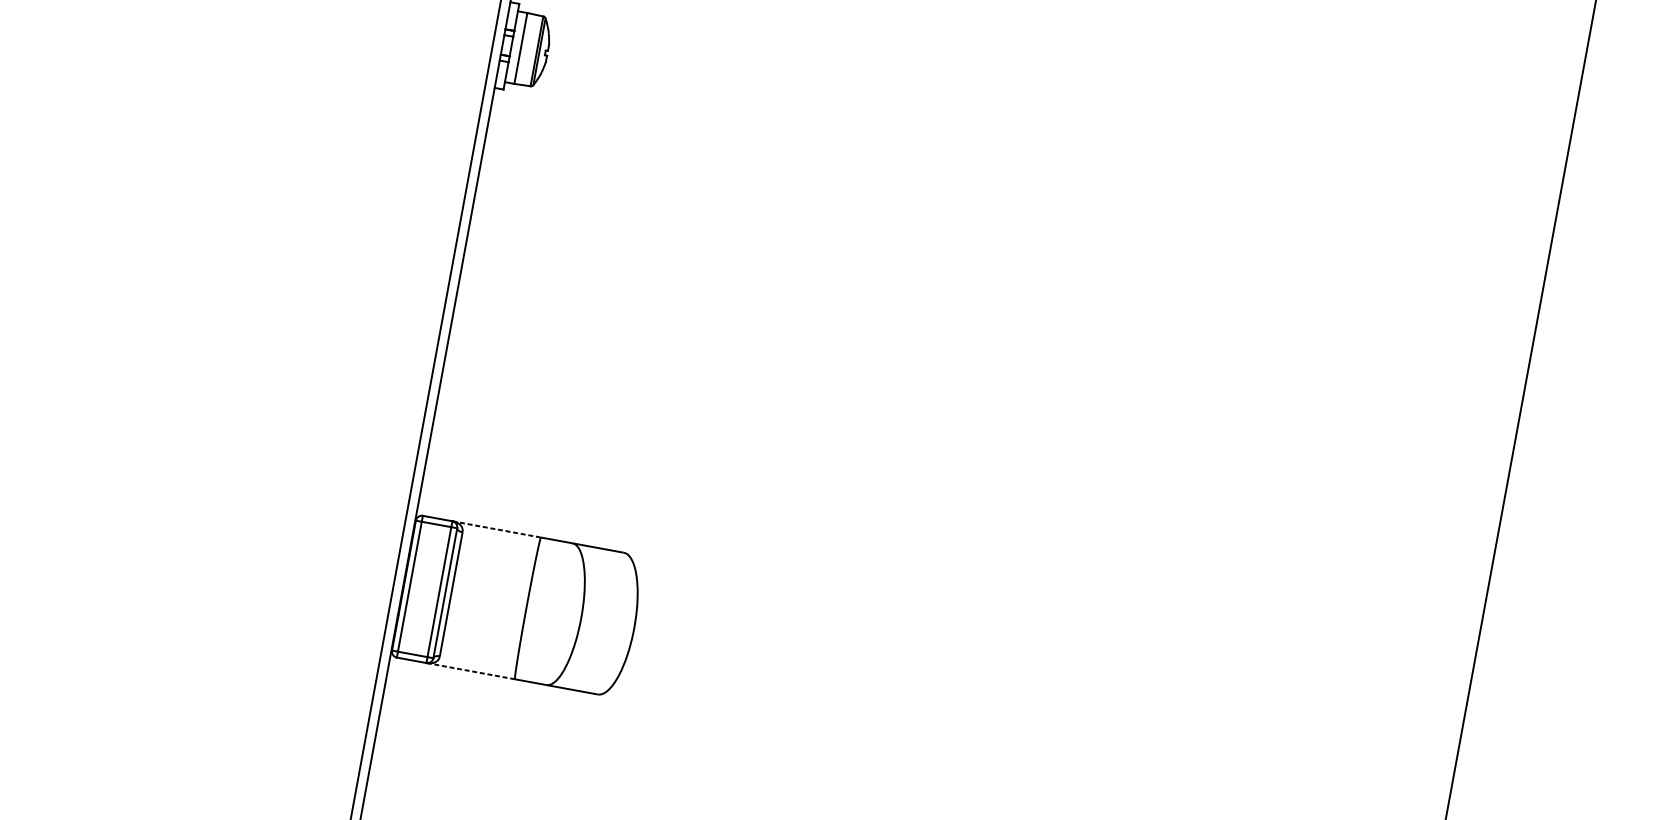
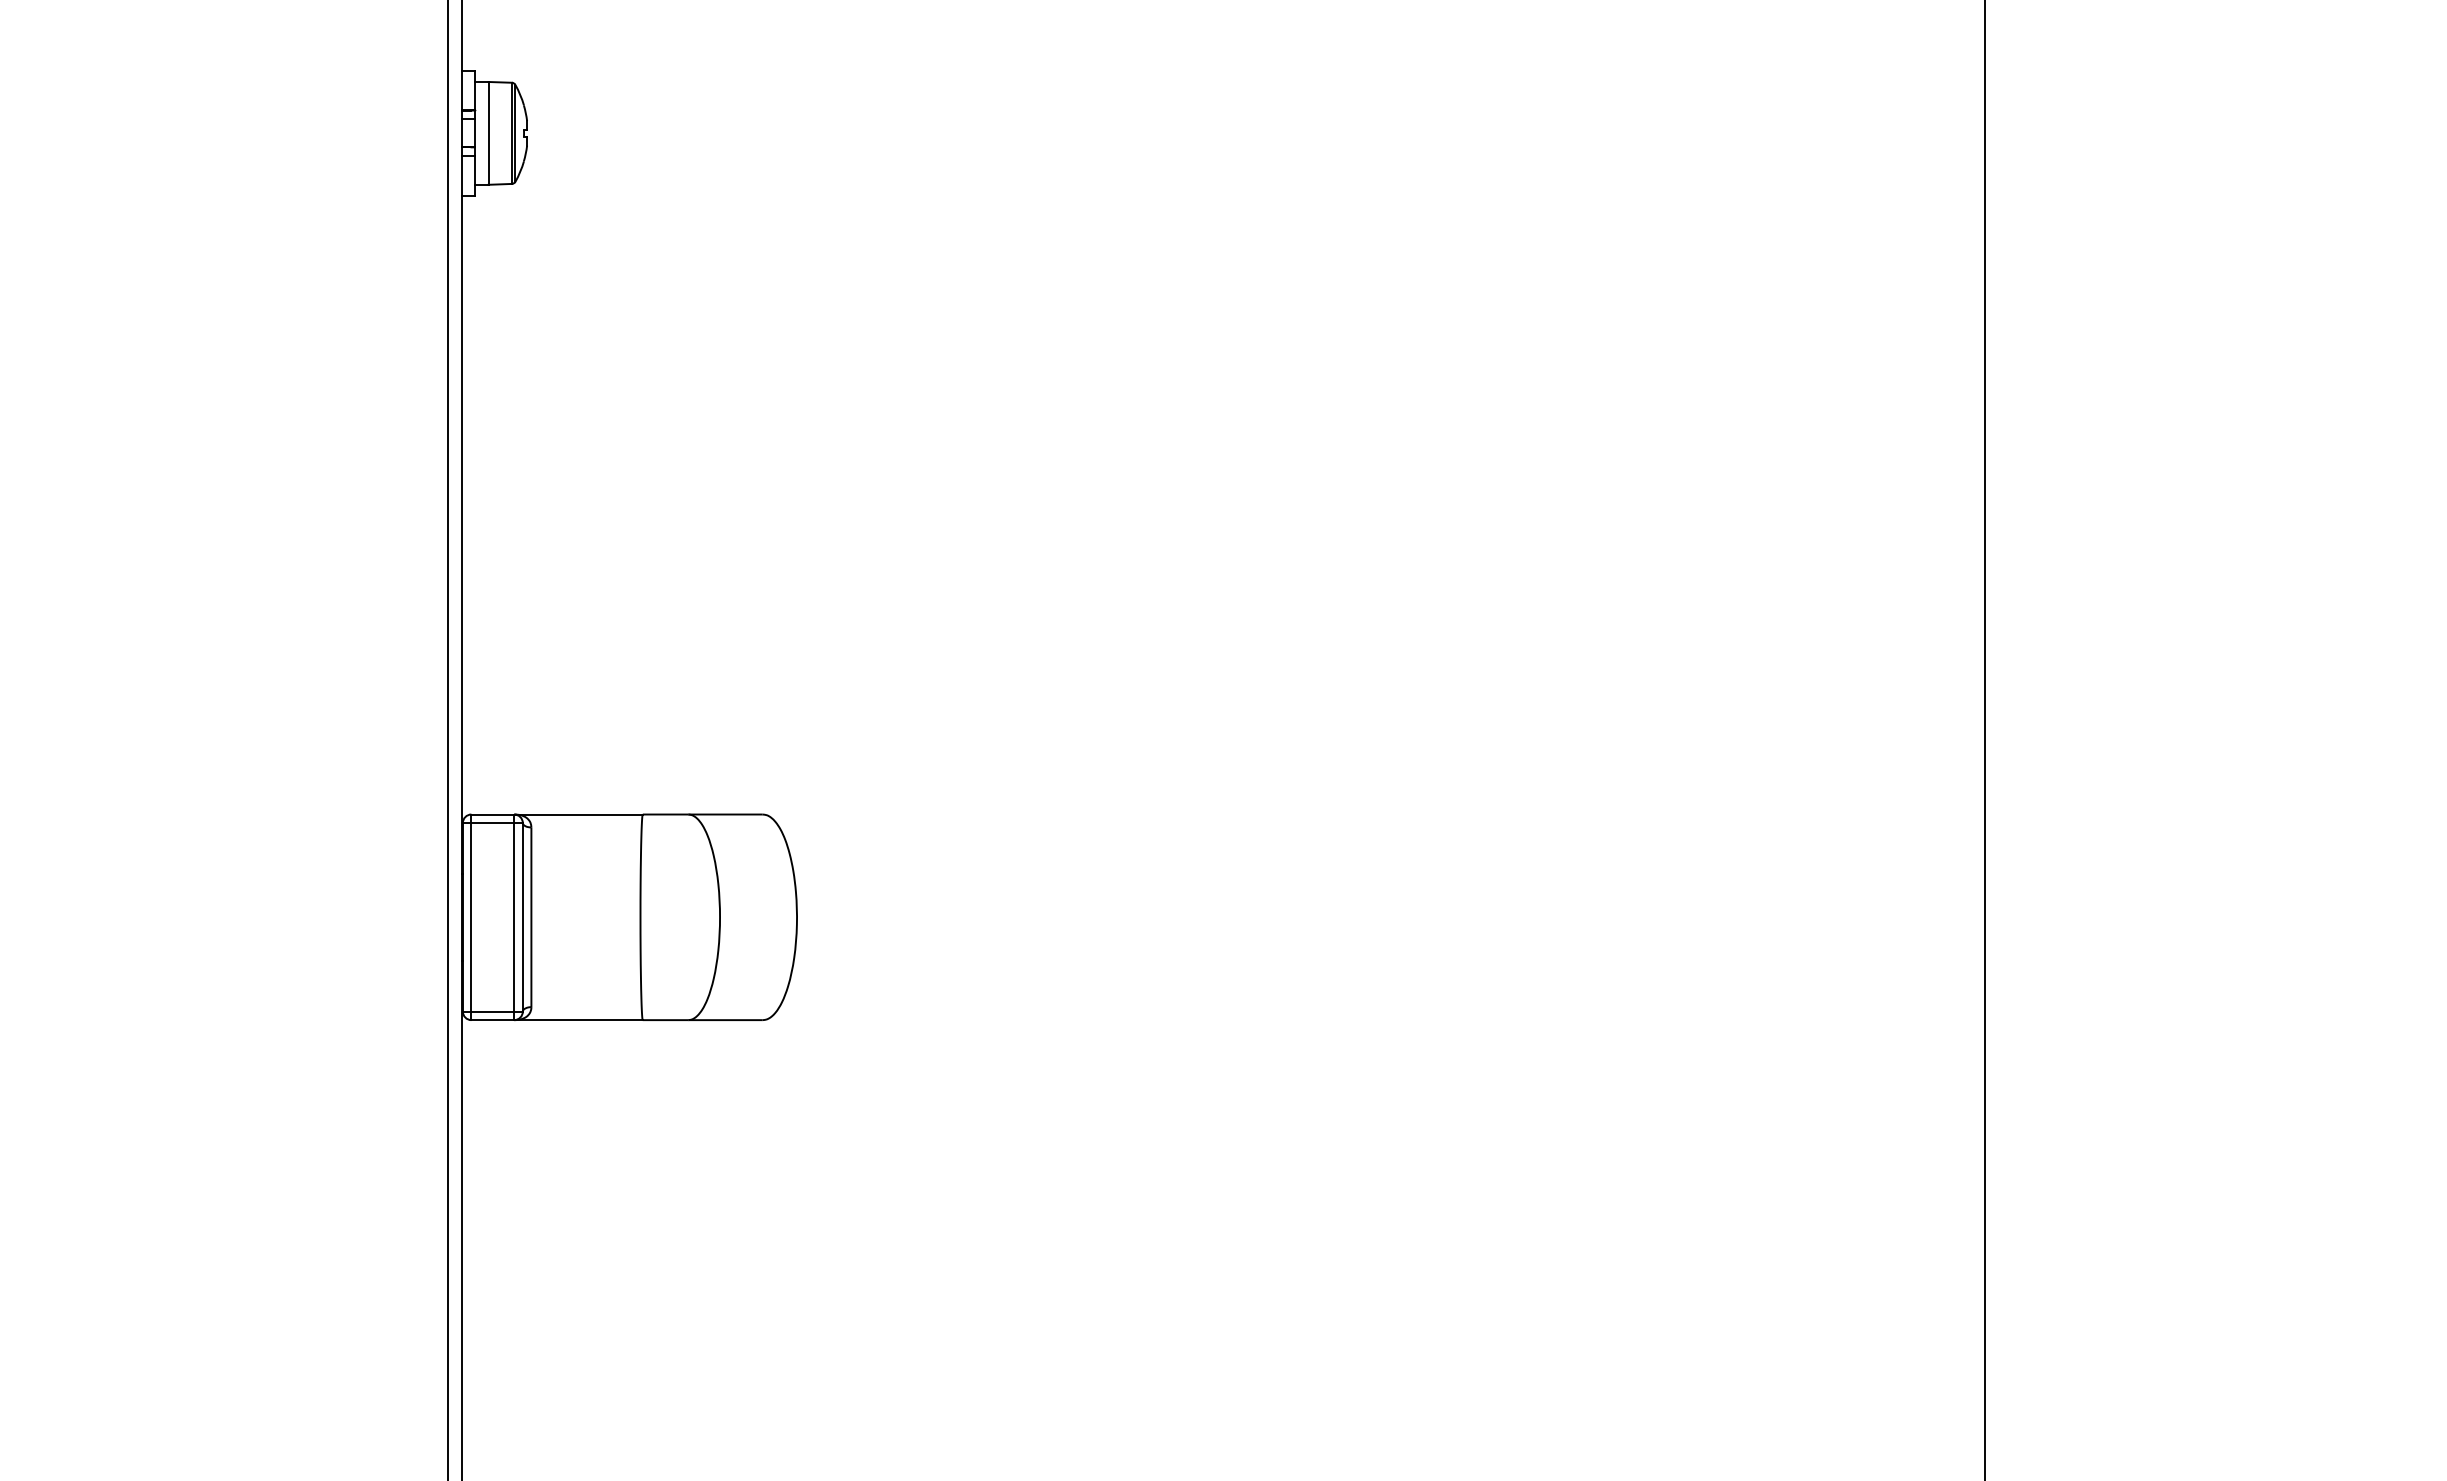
line: (497, 529) -> (579, 814), dashed -> solid
line: (470, 671) -> (578, 1020), dashed -> solid

